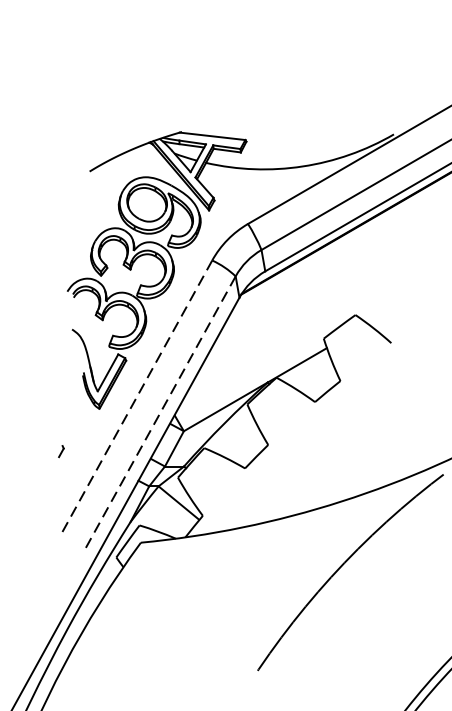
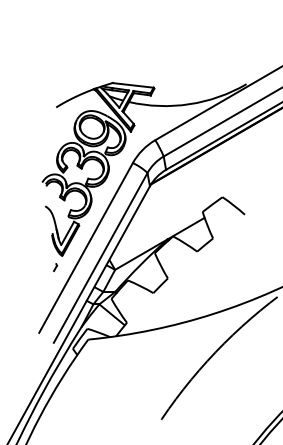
line: (138, 395) -> (86, 247), dashed -> solid
line: (160, 411) -> (100, 257), dashed -> solid
part: (61, 451) -> (55, 267), moved

